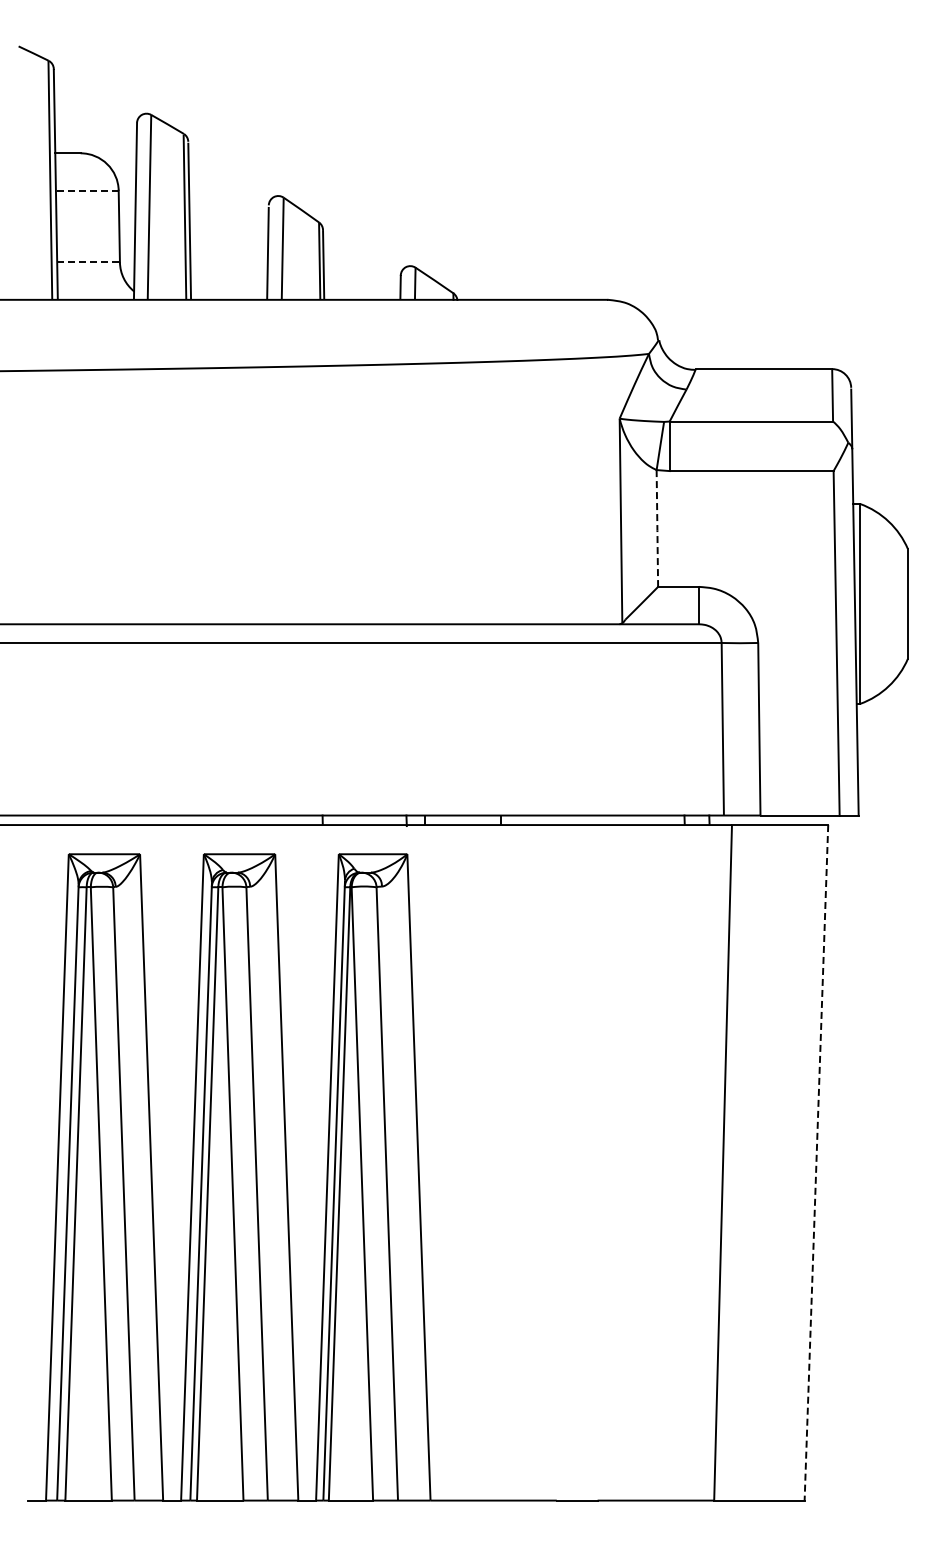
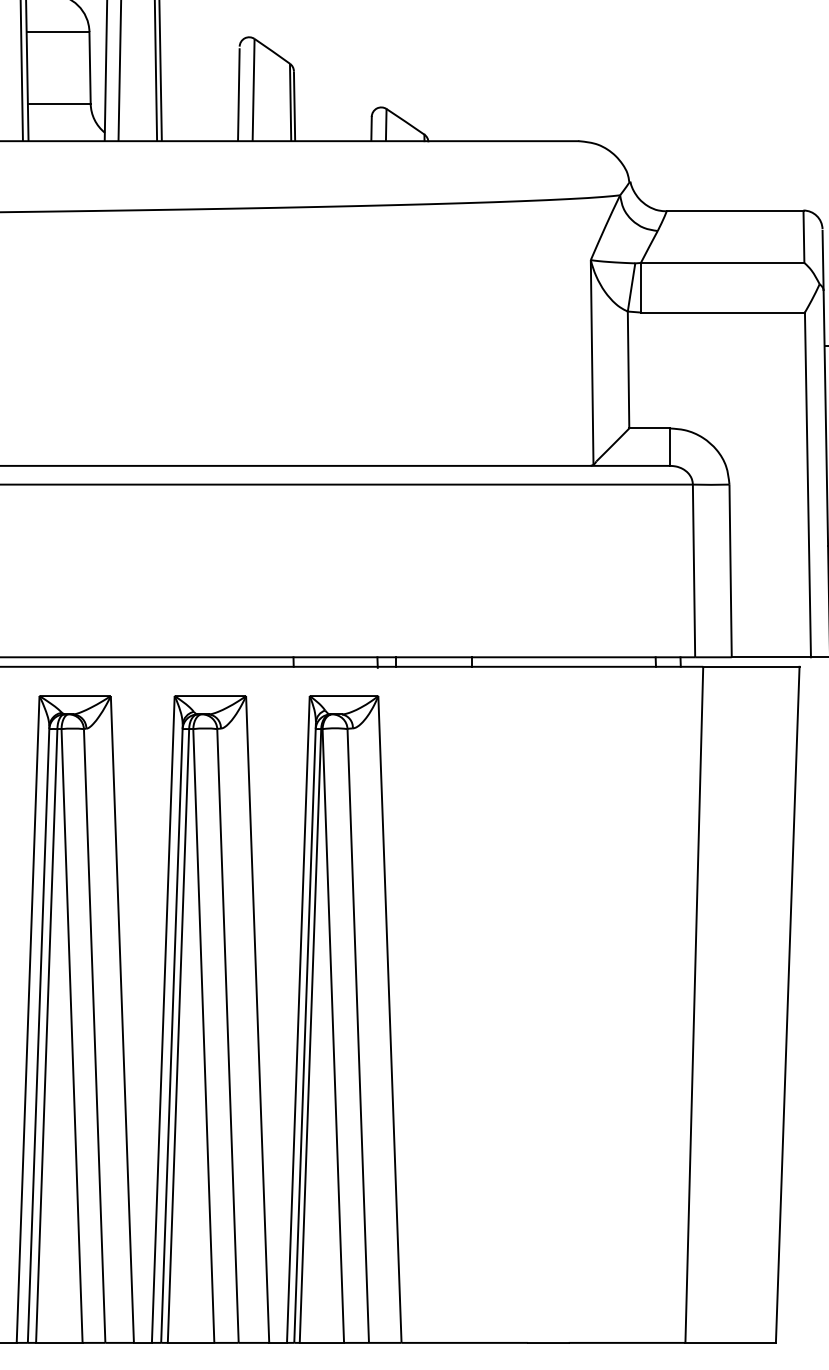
line: (86, 190) -> (57, 31), dashed -> solid
line: (89, 262) -> (60, 103), dashed -> solid
line: (657, 529) -> (628, 371), dashed -> solid
line: (816, 1162) -> (787, 1004), dashed -> solid

